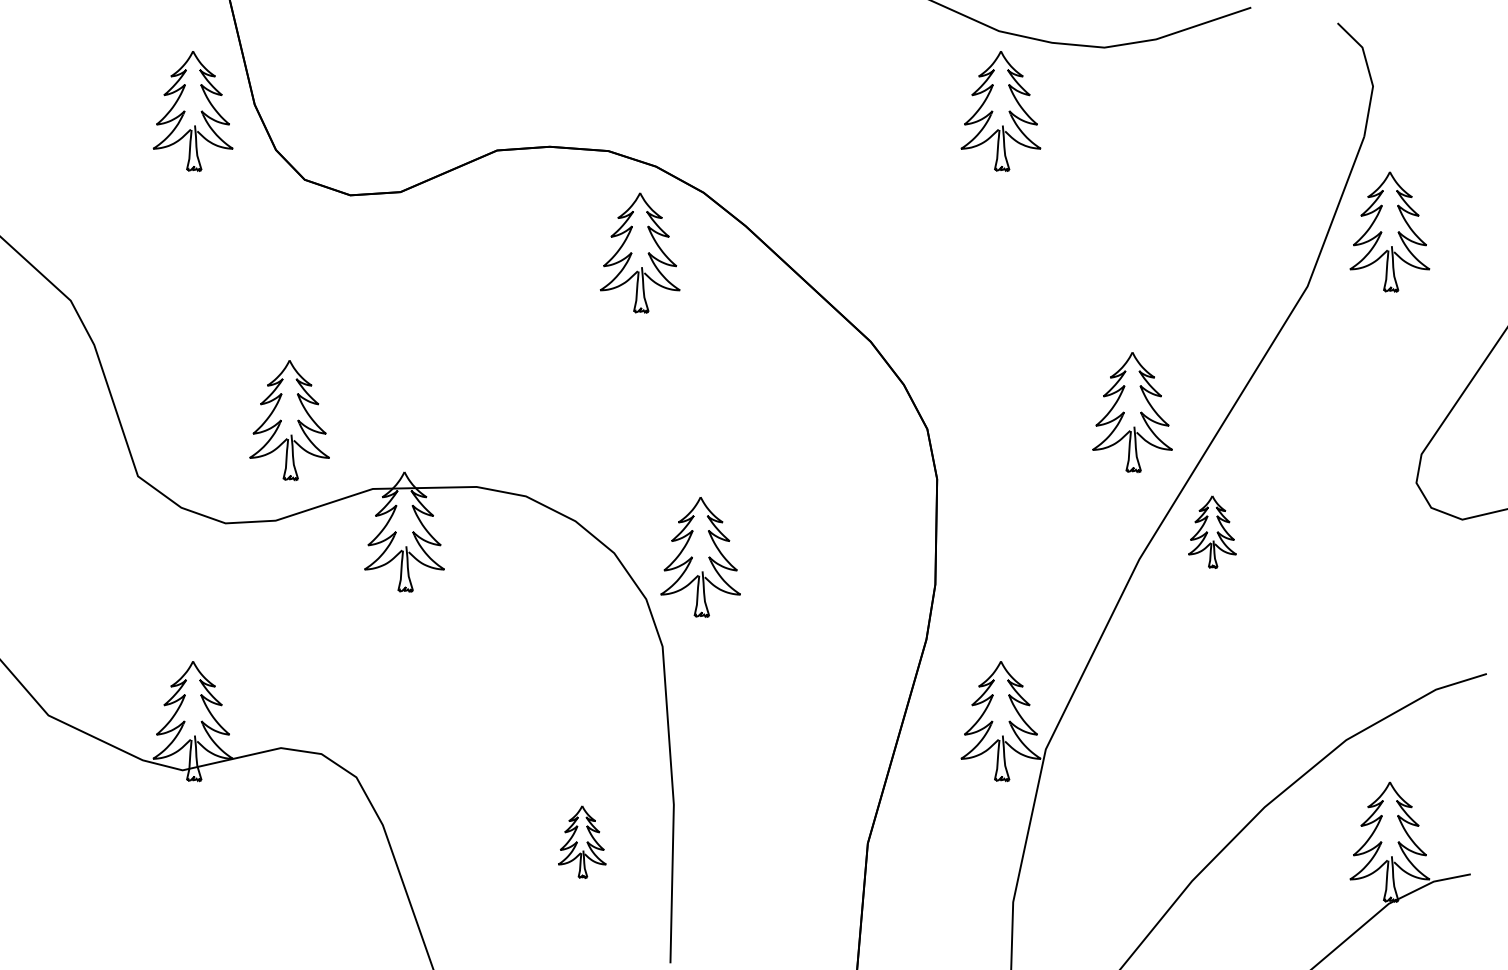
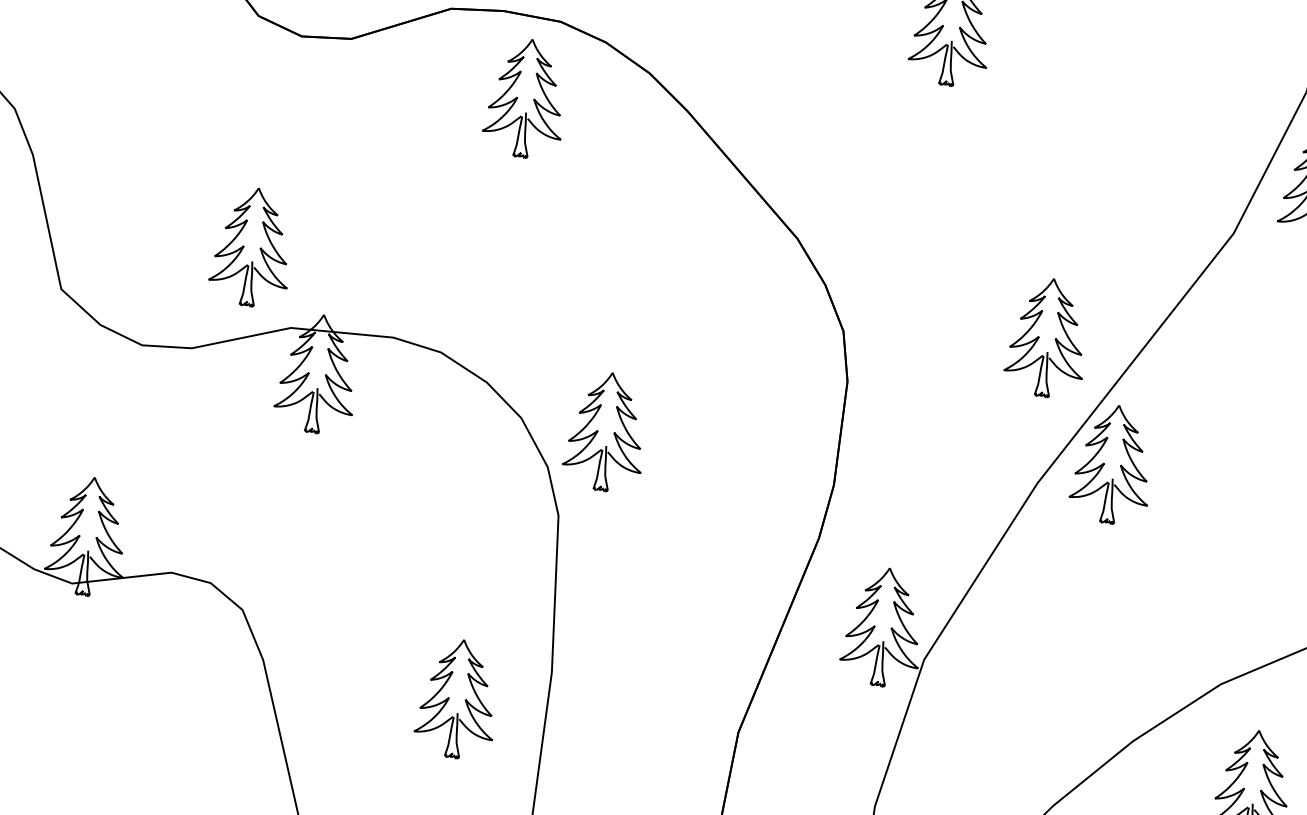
part: (640, 252) -> (526, 98), moved
part: (289, 420) -> (251, 247), moved
part: (1212, 531) -> (1112, 463), size x1.67
part: (582, 841) -> (457, 698), size x1.67

